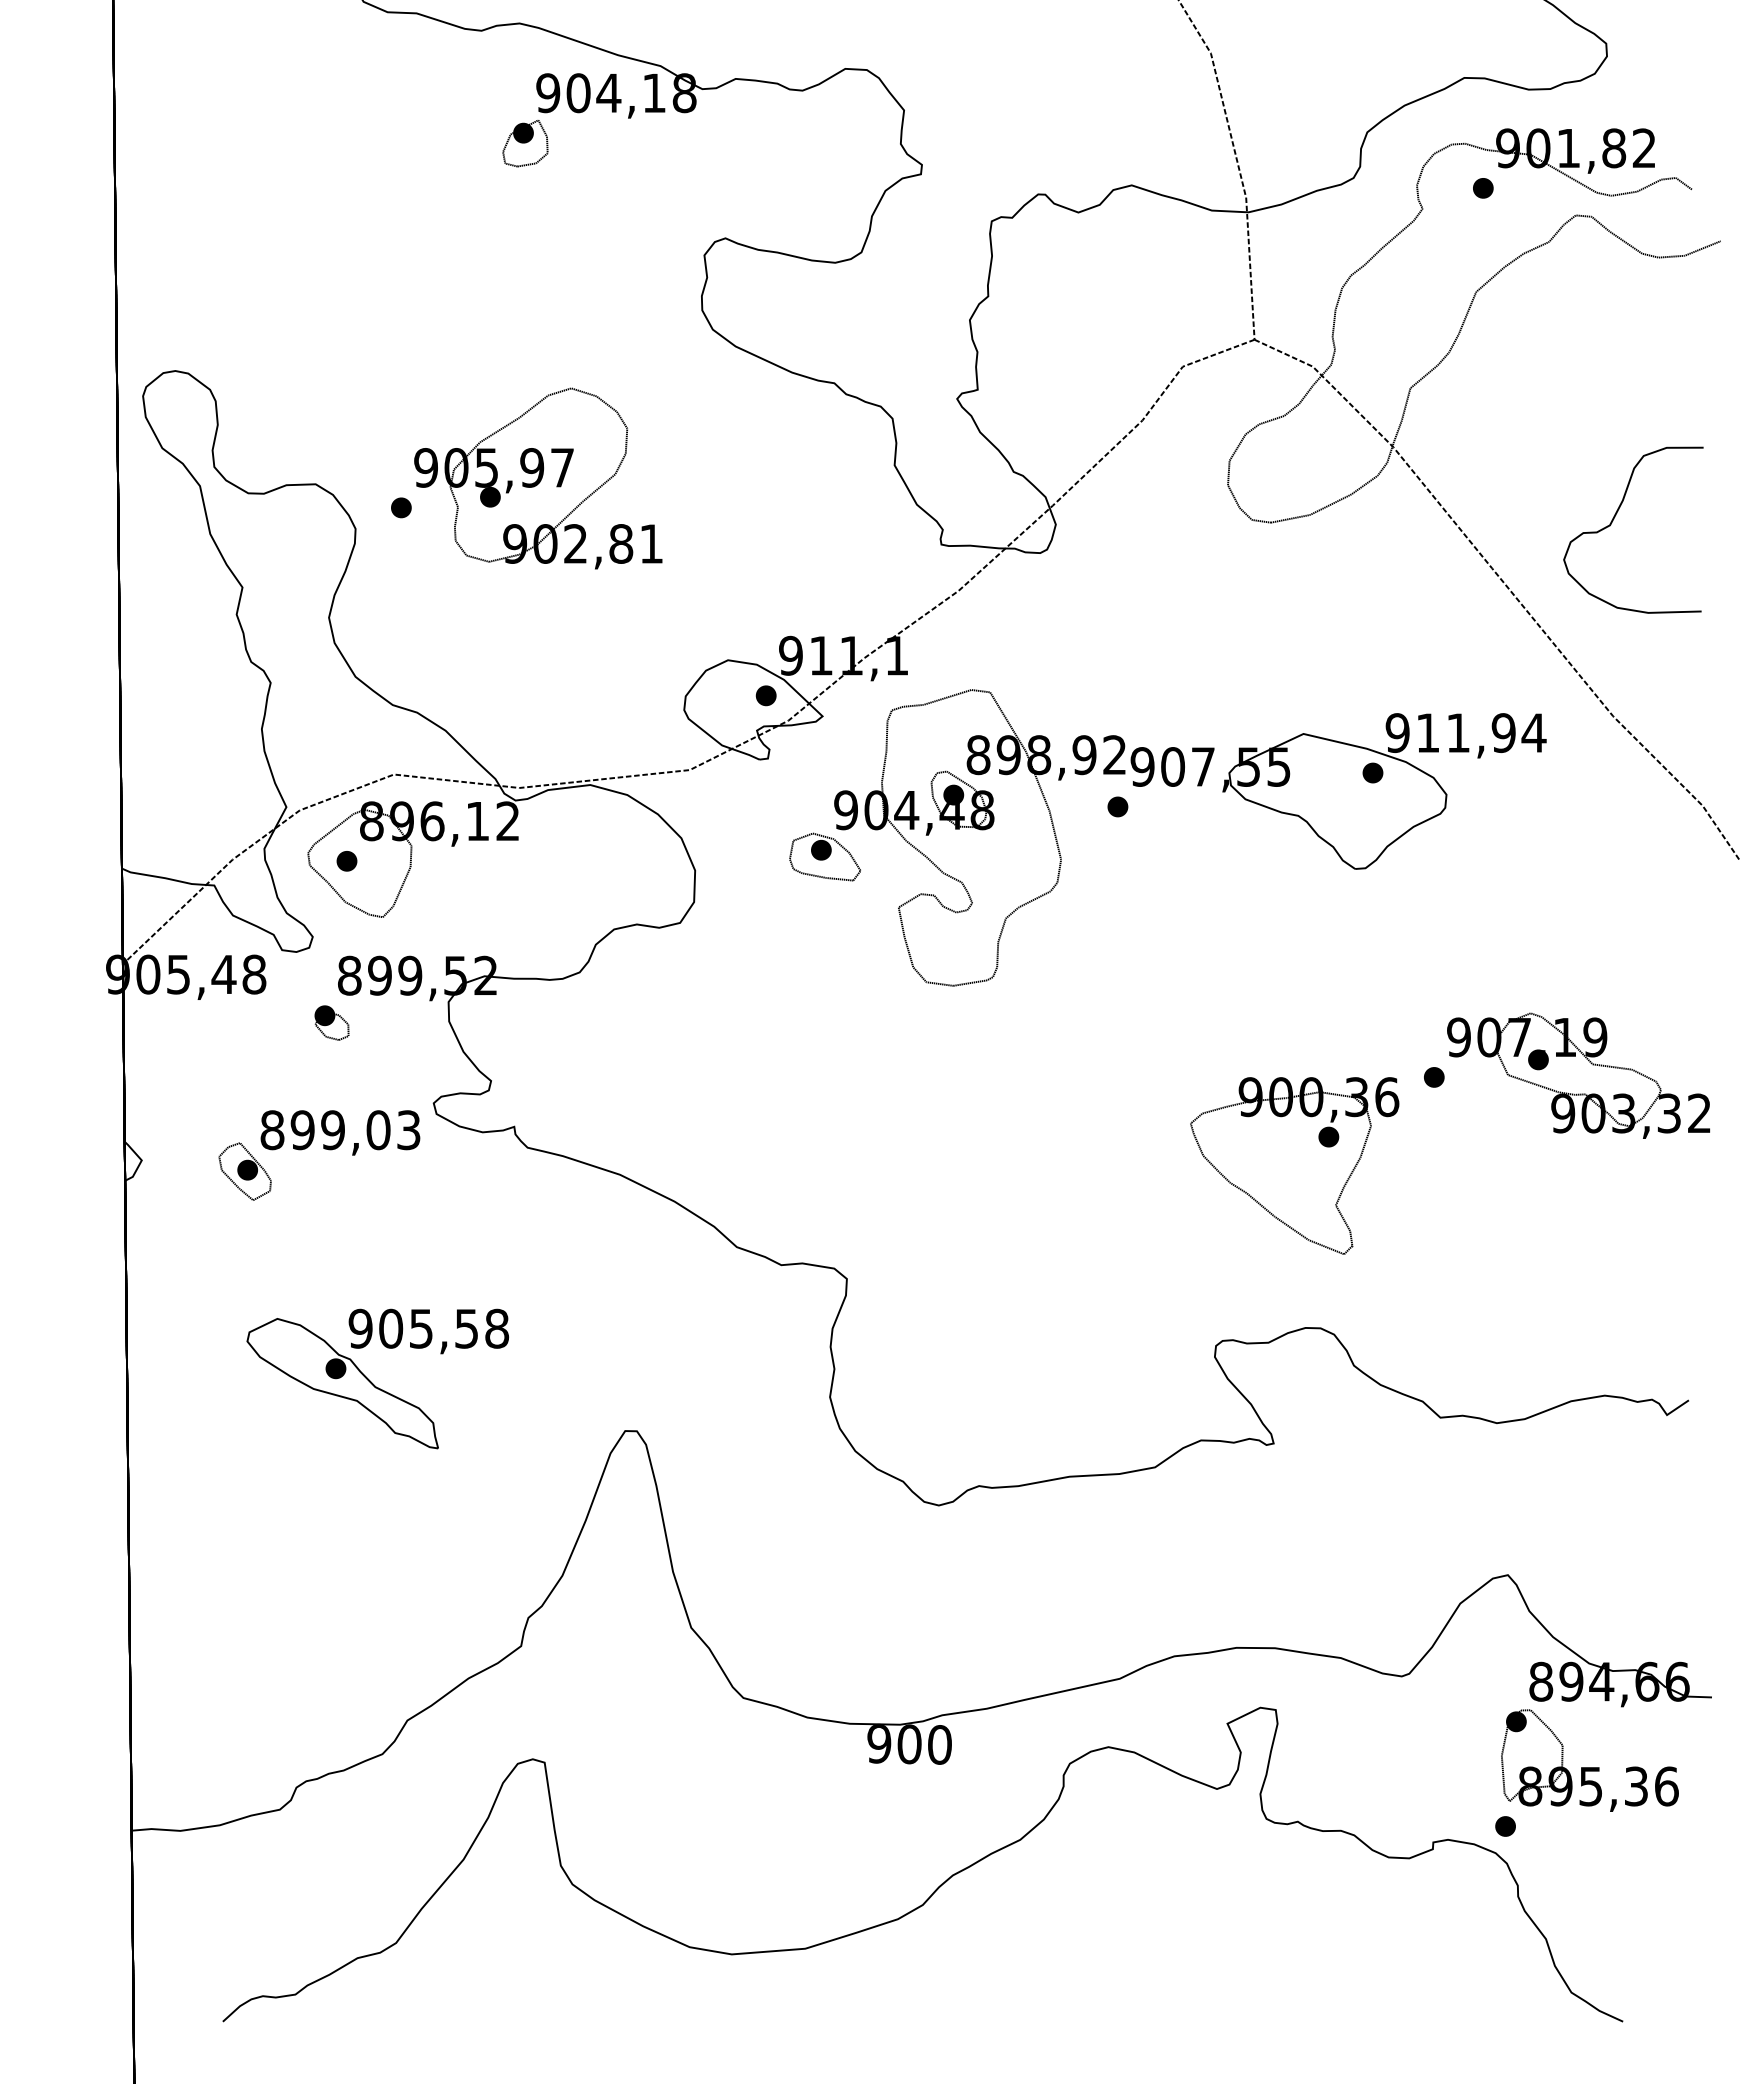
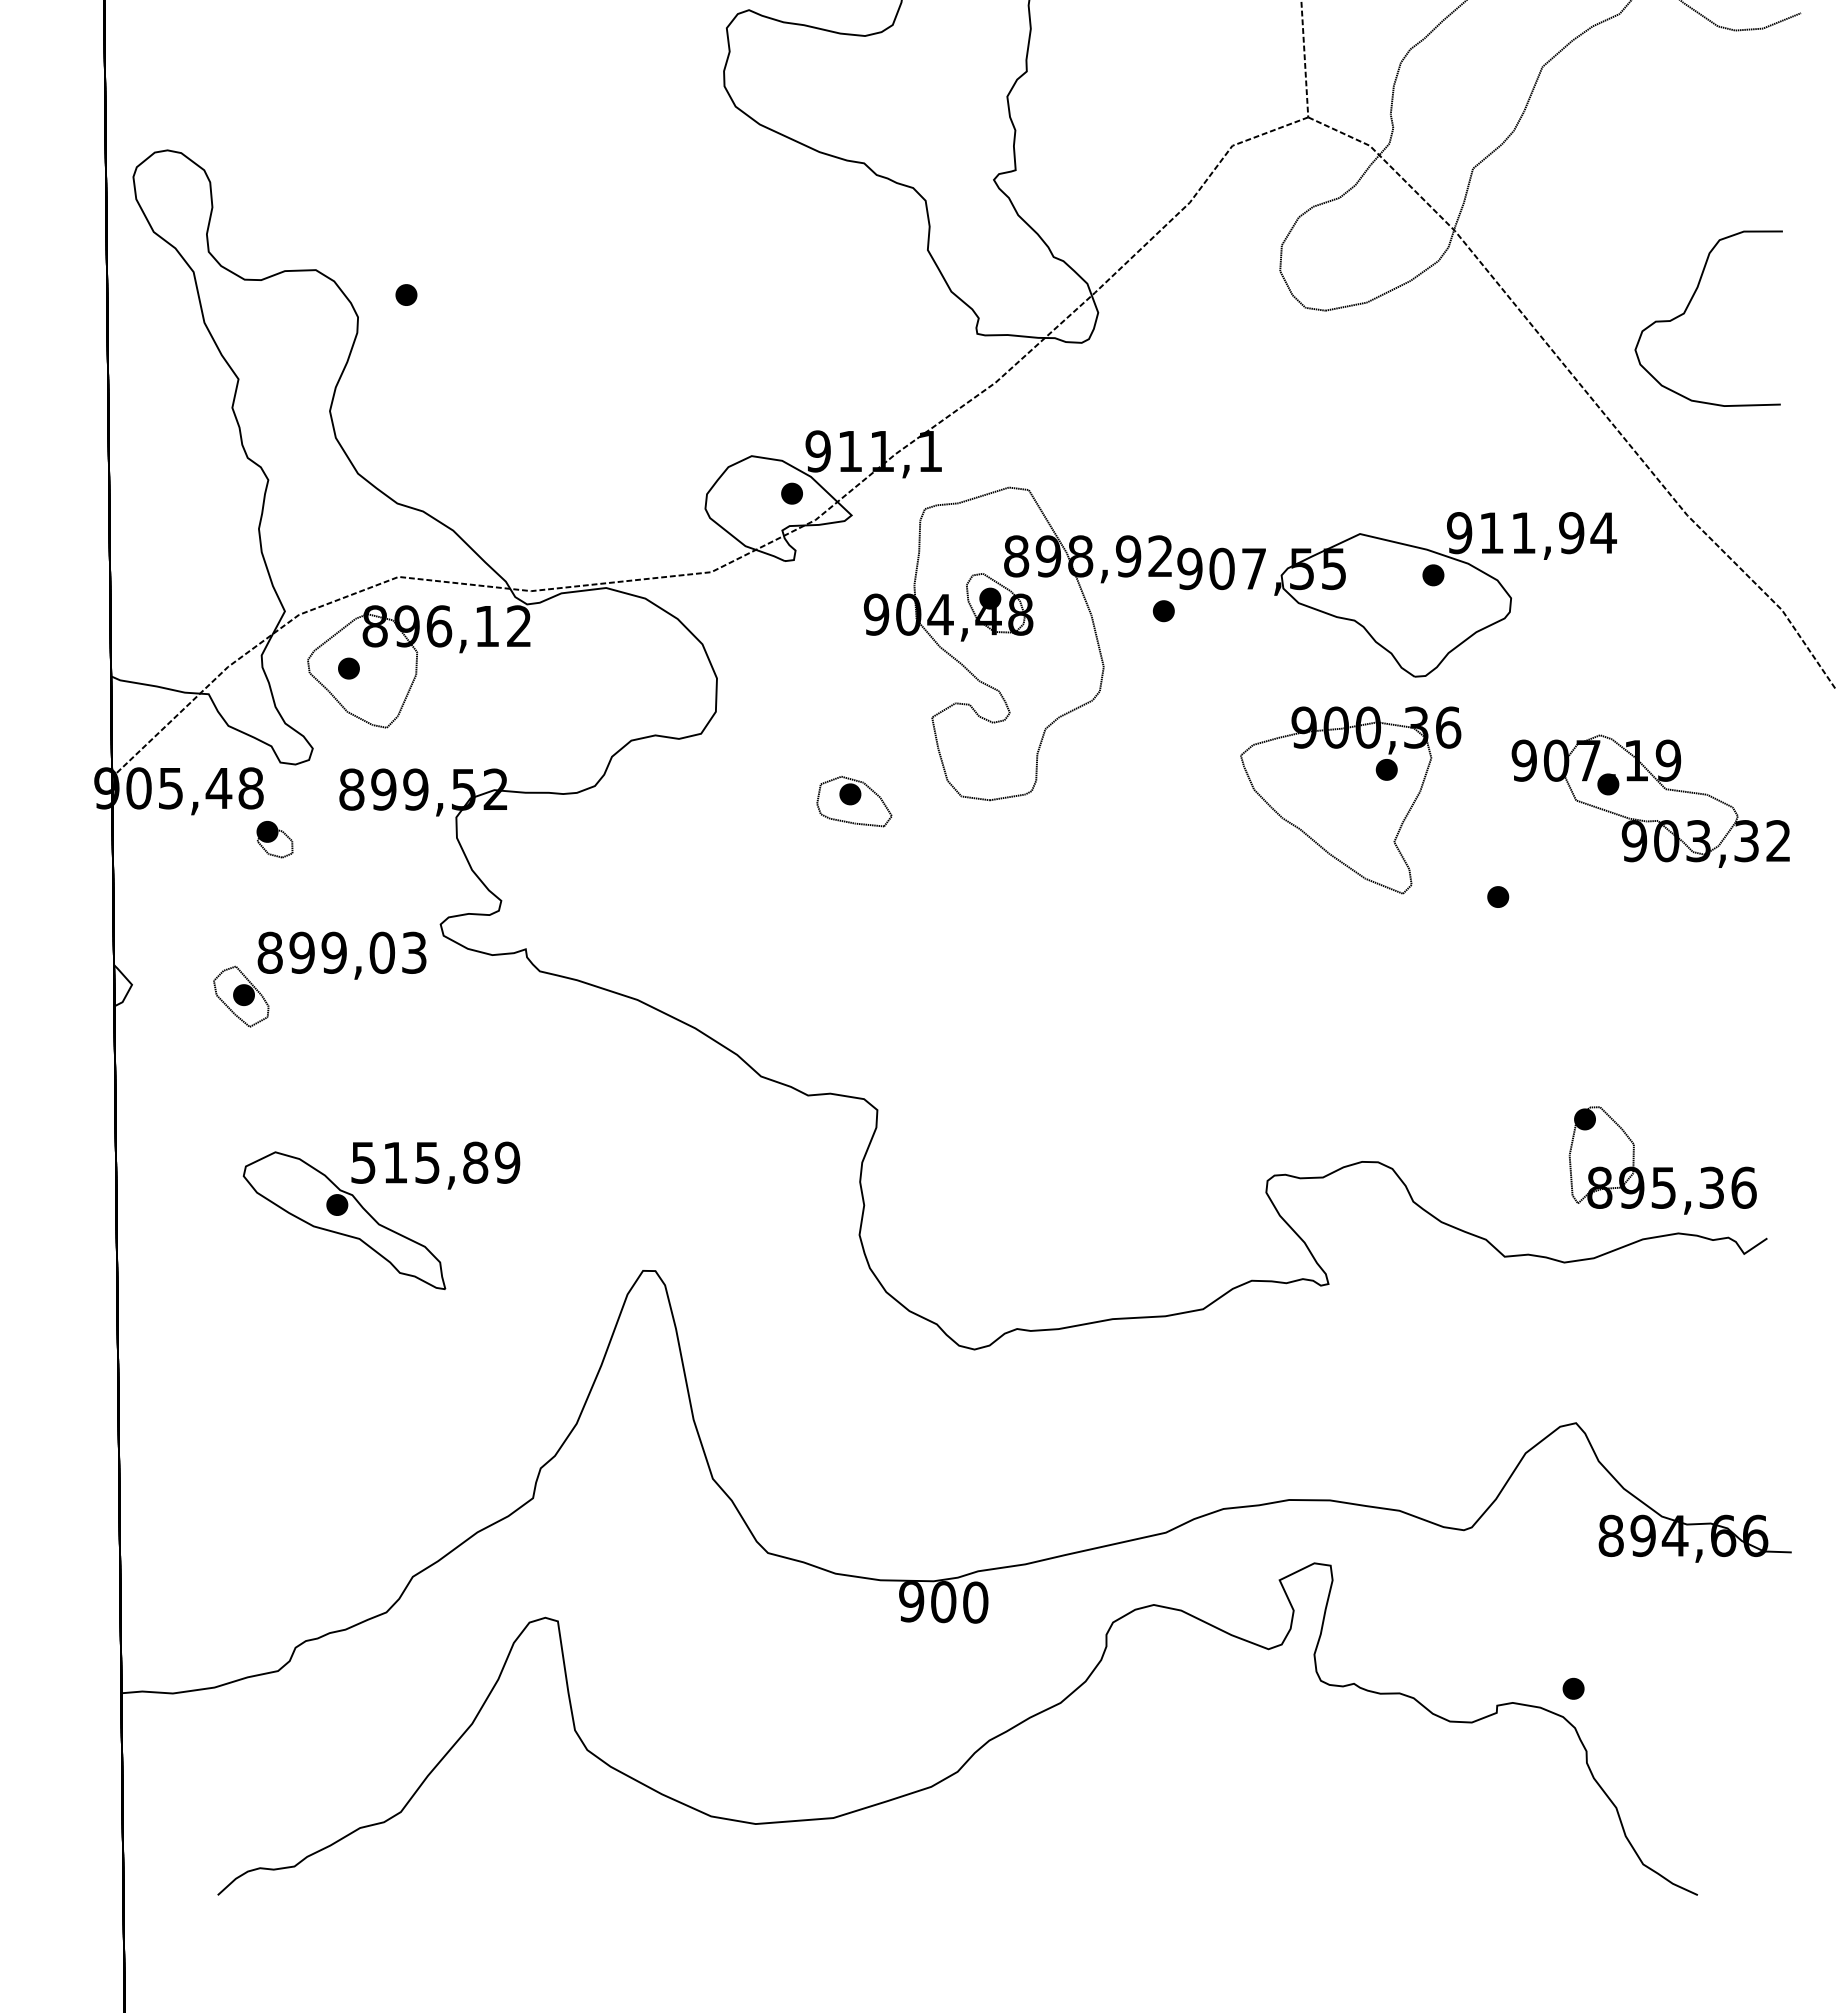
part: (538, 478) -> (551, 264), removed
part: (824, 856) -> (853, 800), moved
part: (331, 1022) -> (274, 839), moved
part: (1578, 1075) -> (1650, 800), moved
part: (1294, 1165) -> (1350, 799), moved
text: (428, 1328) -> (435, 1162), 905,58 -> 515,89
part: (1589, 1767) -> (1662, 1167), moved

